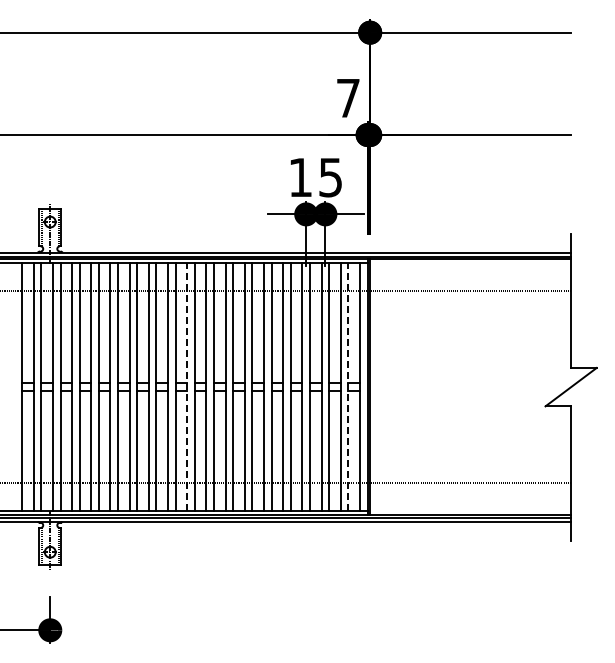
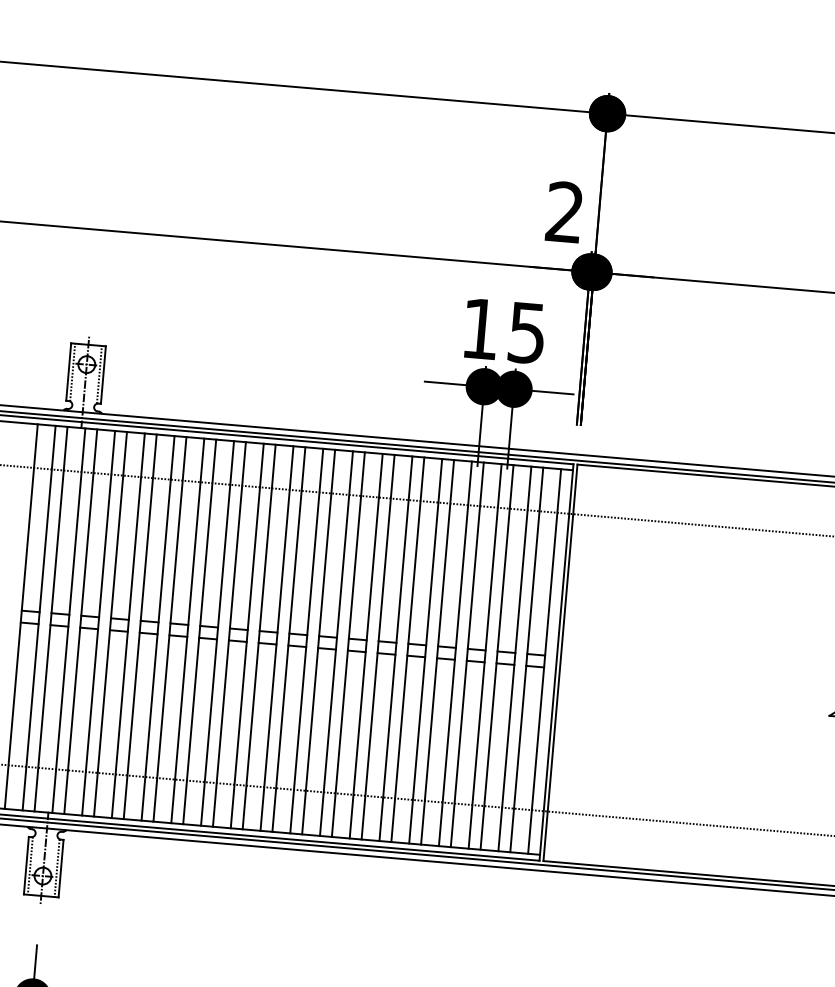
text: (347, 97) -> (563, 211), 7 -> 2
line: (187, 386) -> (277, 637), dashed -> solid
line: (348, 386) -> (526, 658), dashed -> solid

